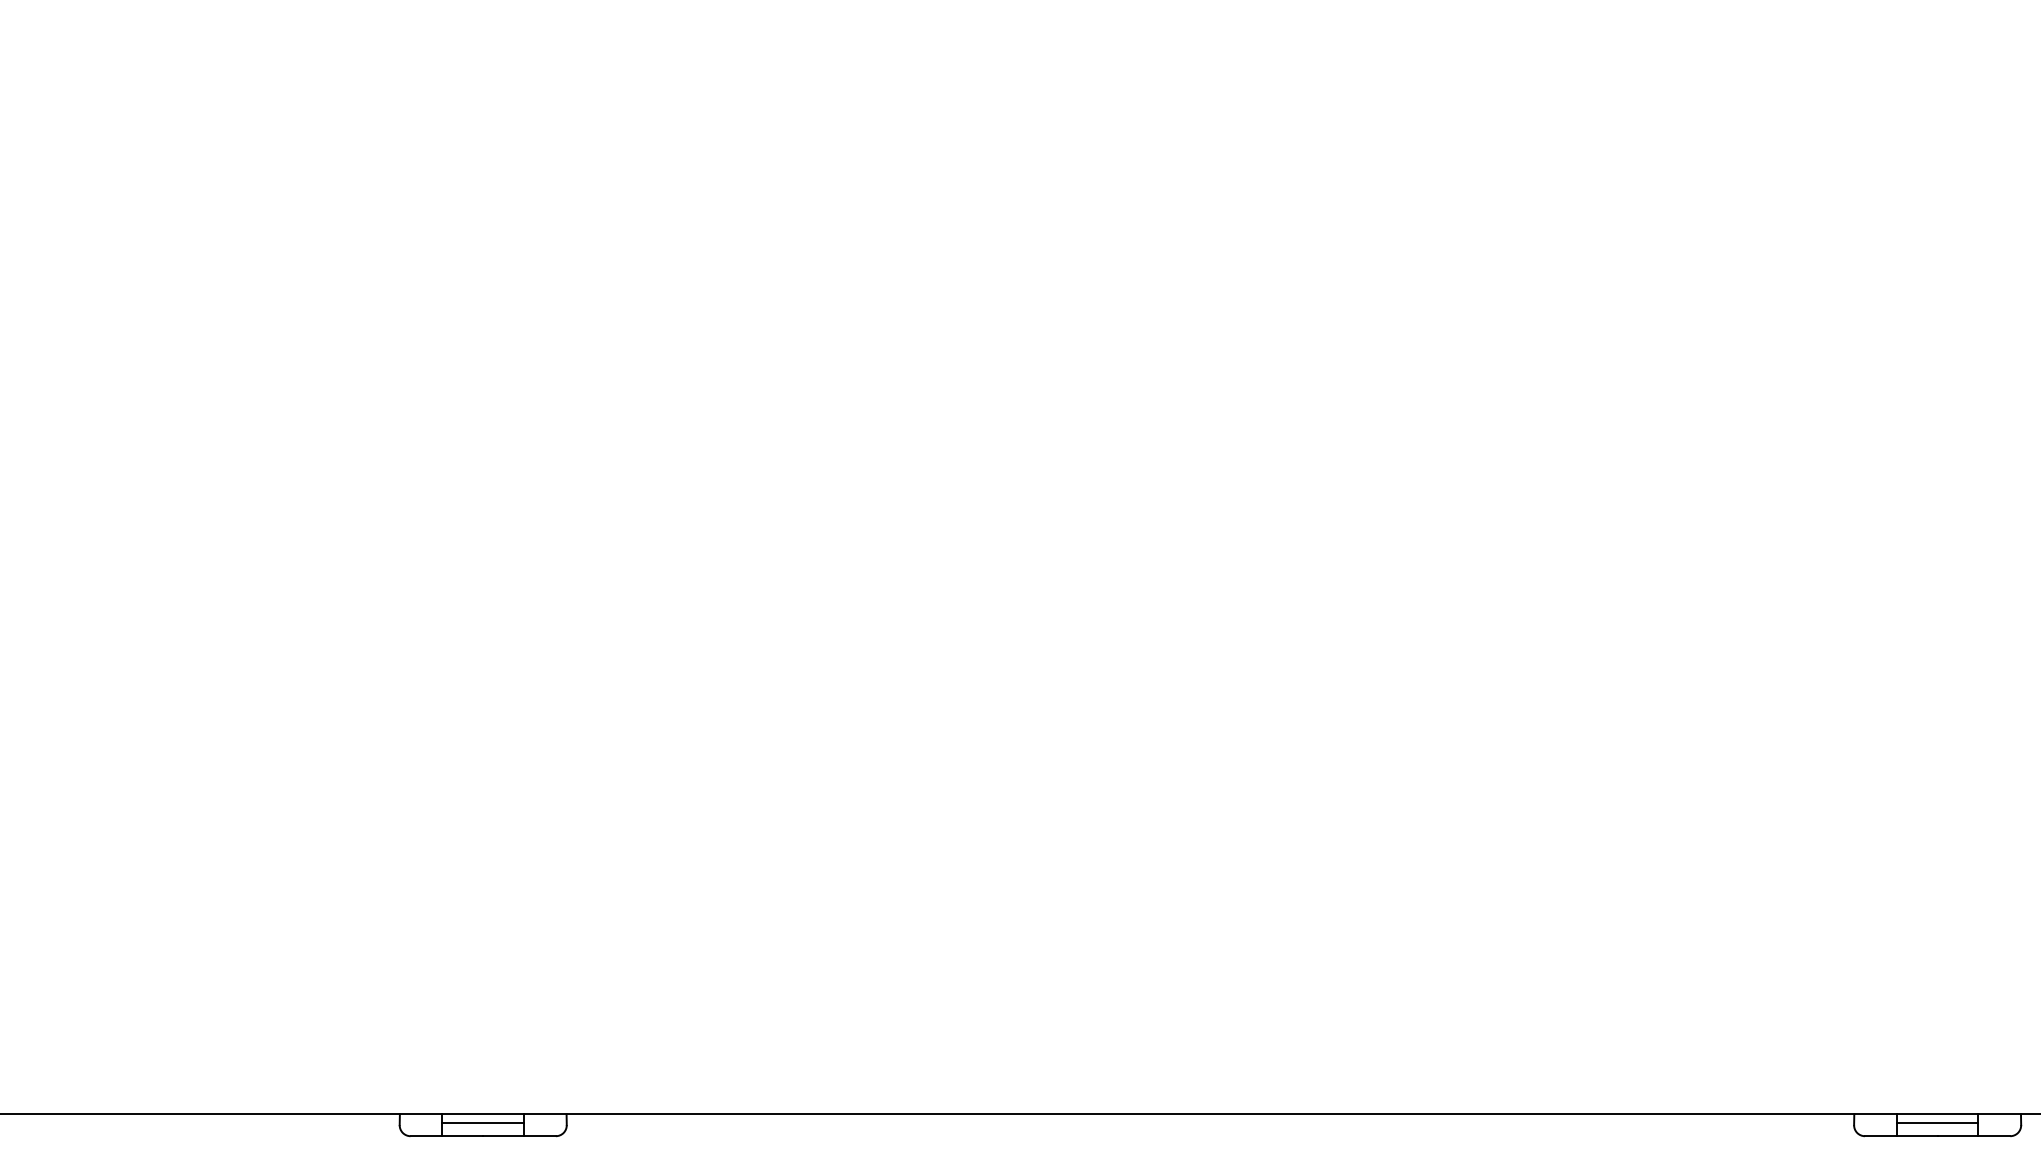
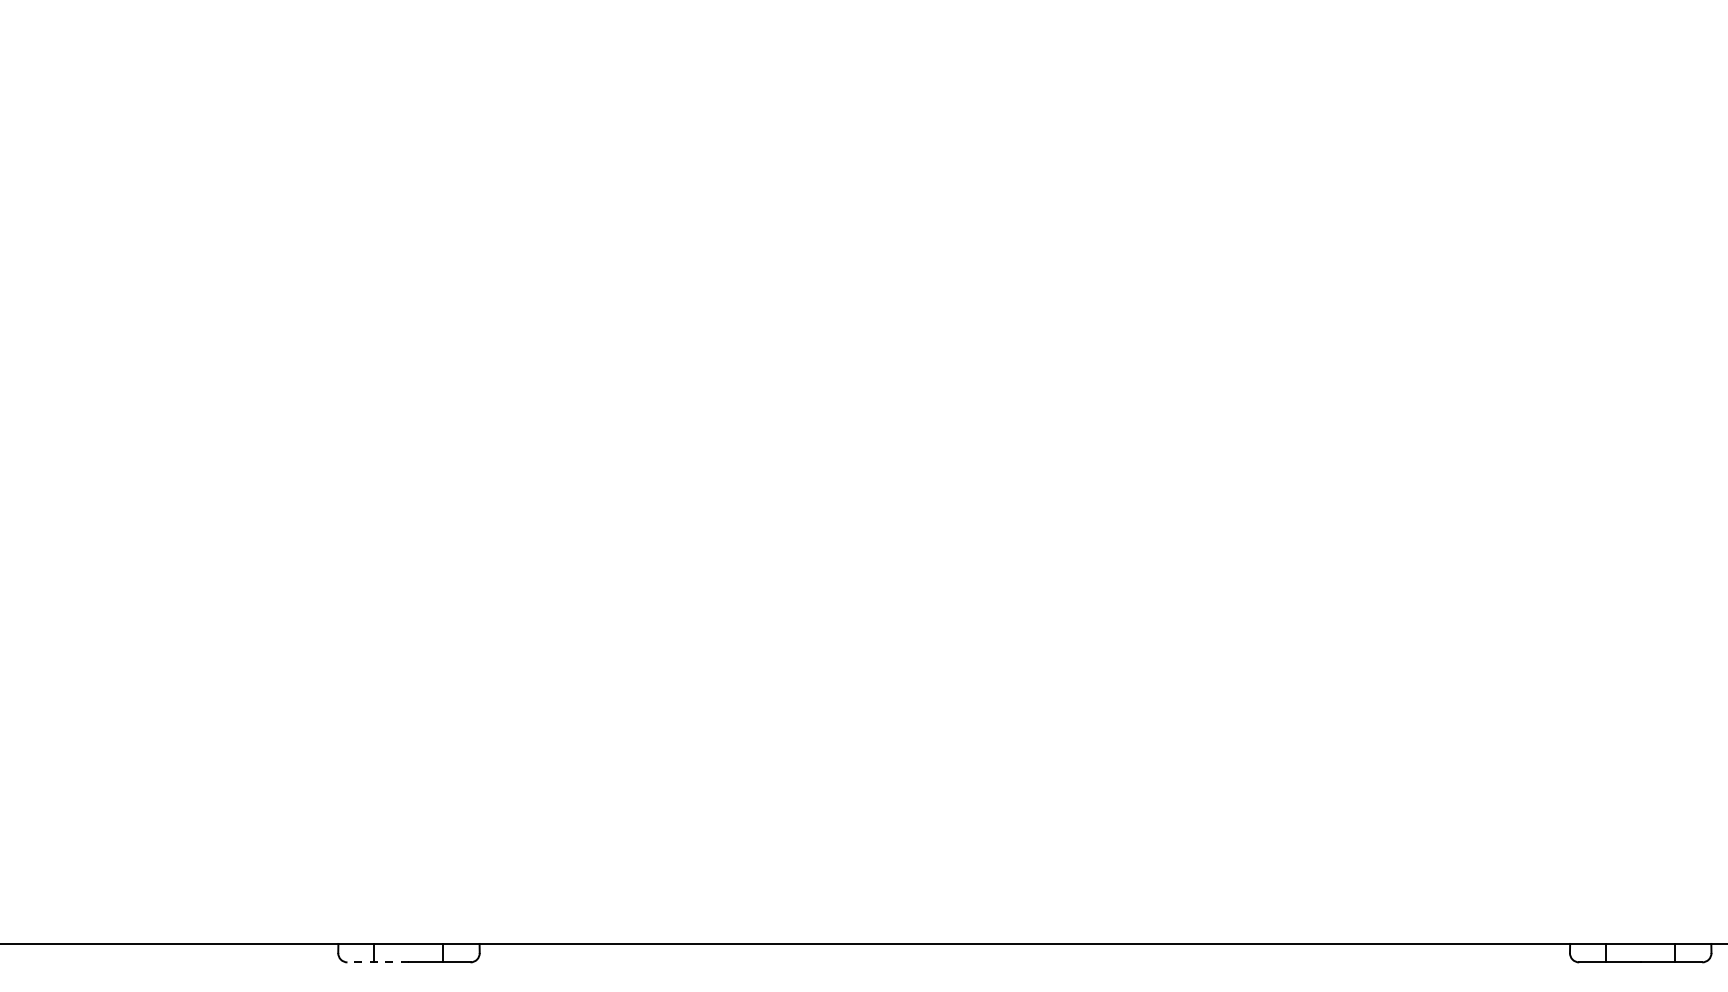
line: (482, 1123) -> (408, 951), removed
line: (1937, 1123) -> (1640, 951), removed
line: (446, 1136) -> (377, 962), solid -> dashed

